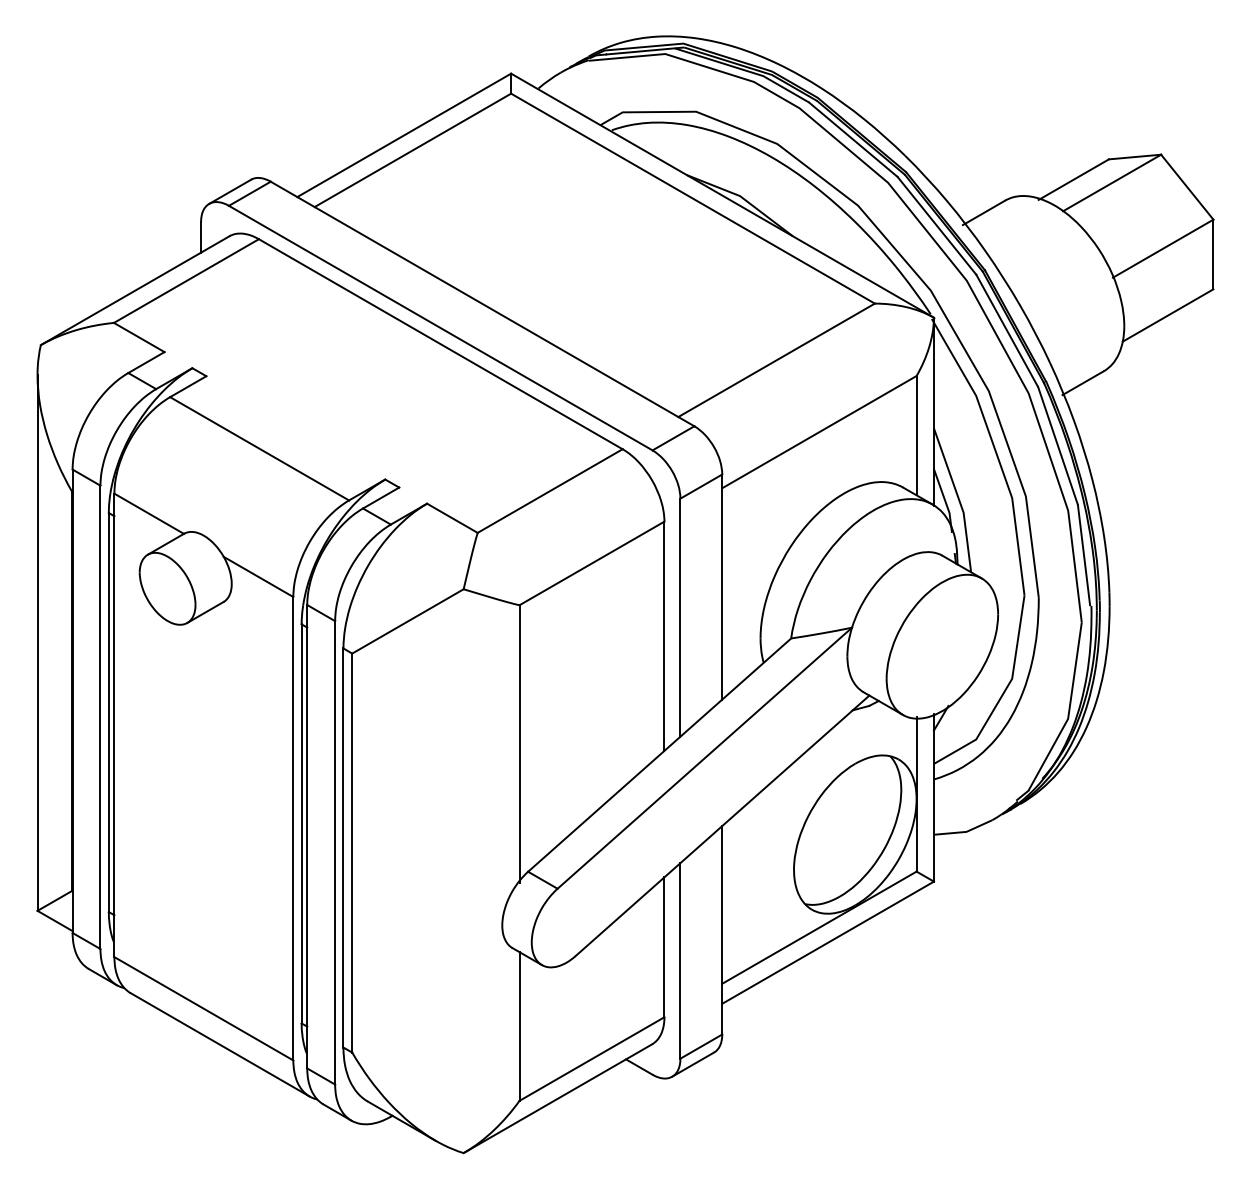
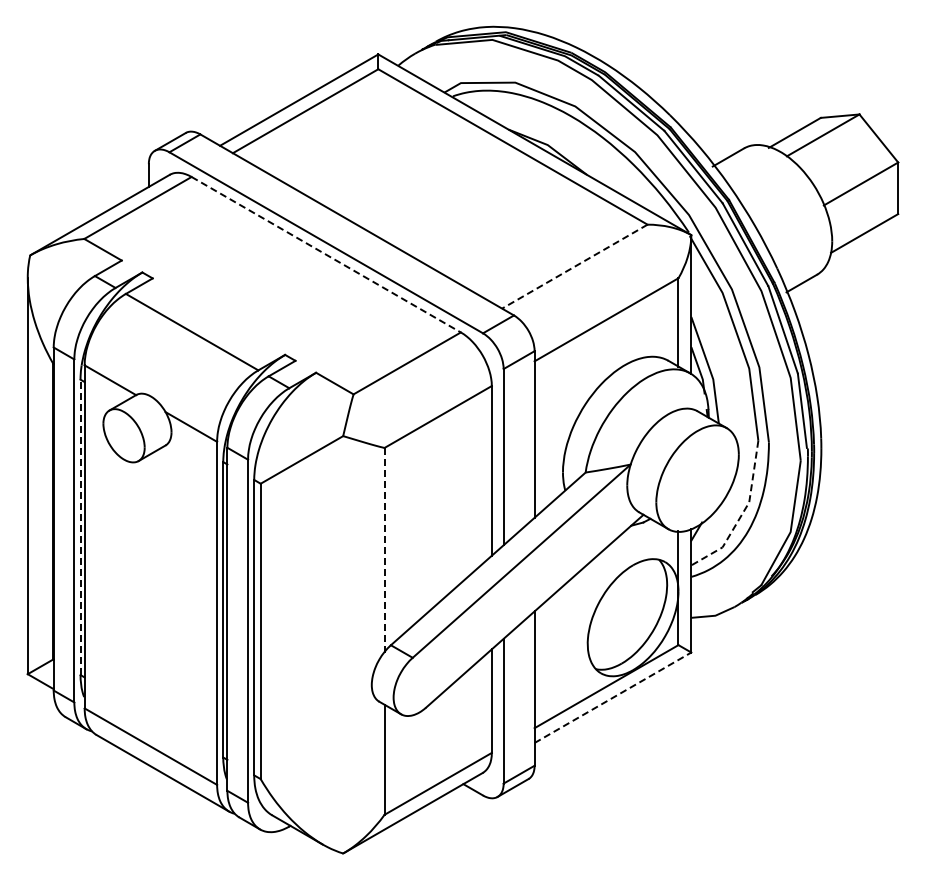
line: (441, 343) -> (326, 254), solid -> dashed
line: (776, 360) -> (574, 266), solid -> dashed
line: (1003, 695) -> (742, 514), solid -> dashed
line: (108, 712) -> (80, 527), solid -> dashed
line: (519, 743) -> (384, 550), solid -> dashed
line: (828, 942) -> (613, 697), solid -> dashed

